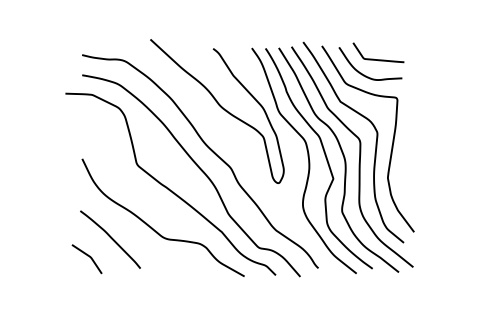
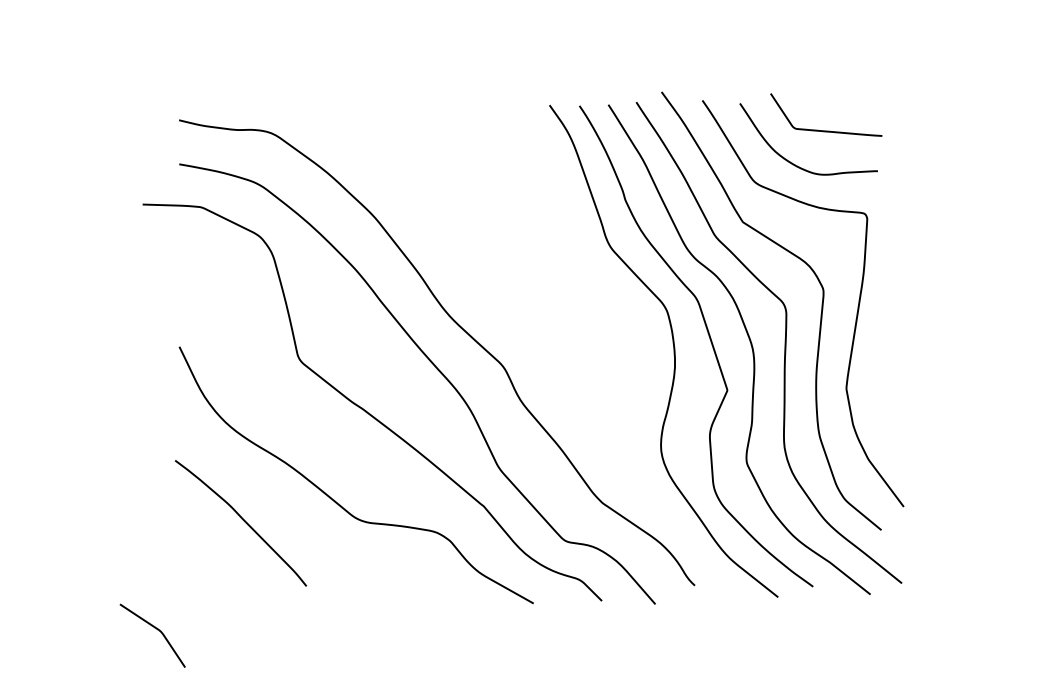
curve: (220, 107) -> (481, 234), removed
curve: (87, 256) -> (153, 629), moved

